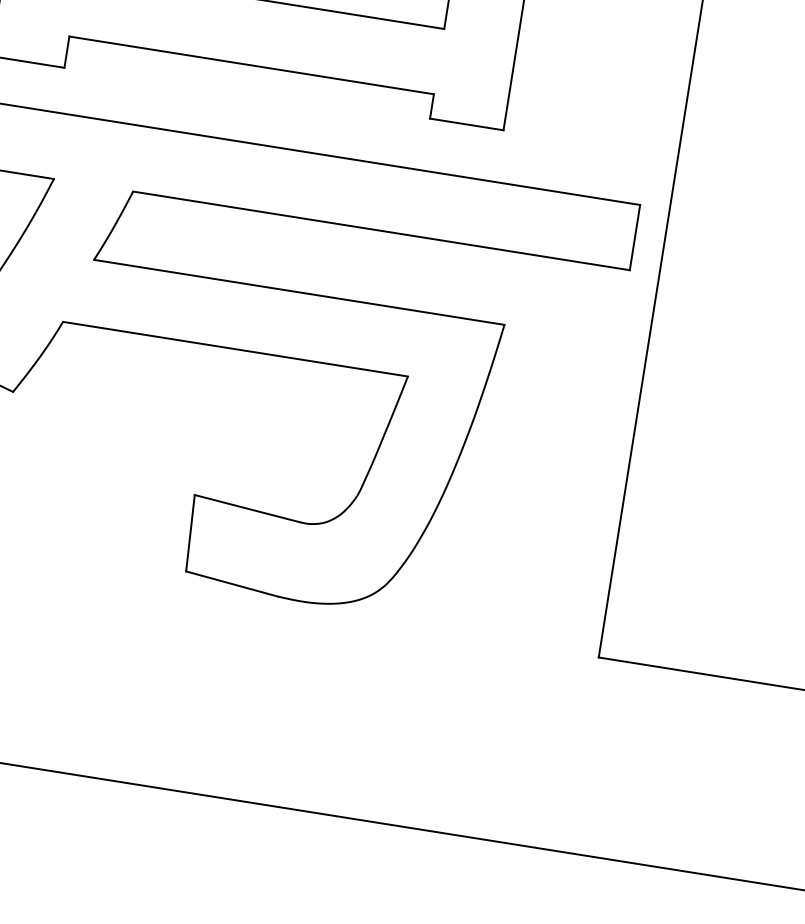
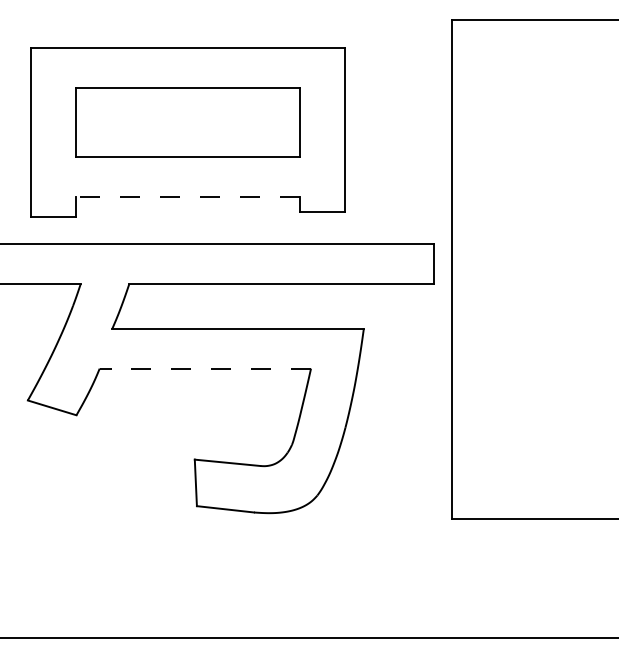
line: (252, 65) -> (188, 197), solid -> dashed
line: (235, 348) -> (205, 368), solid -> dashed

